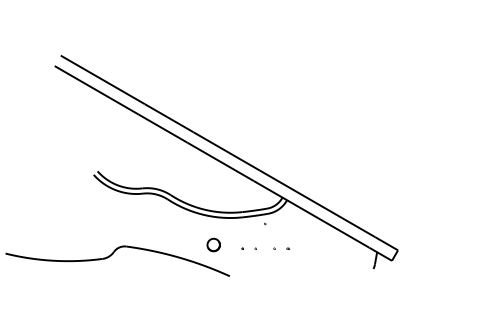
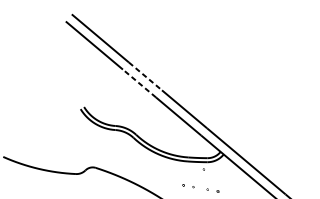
line: (169, 118) -> (145, 76), solid -> dashed
line: (162, 128) -> (139, 83), solid -> dashed
part: (213, 244) -> (162, 178), removed

